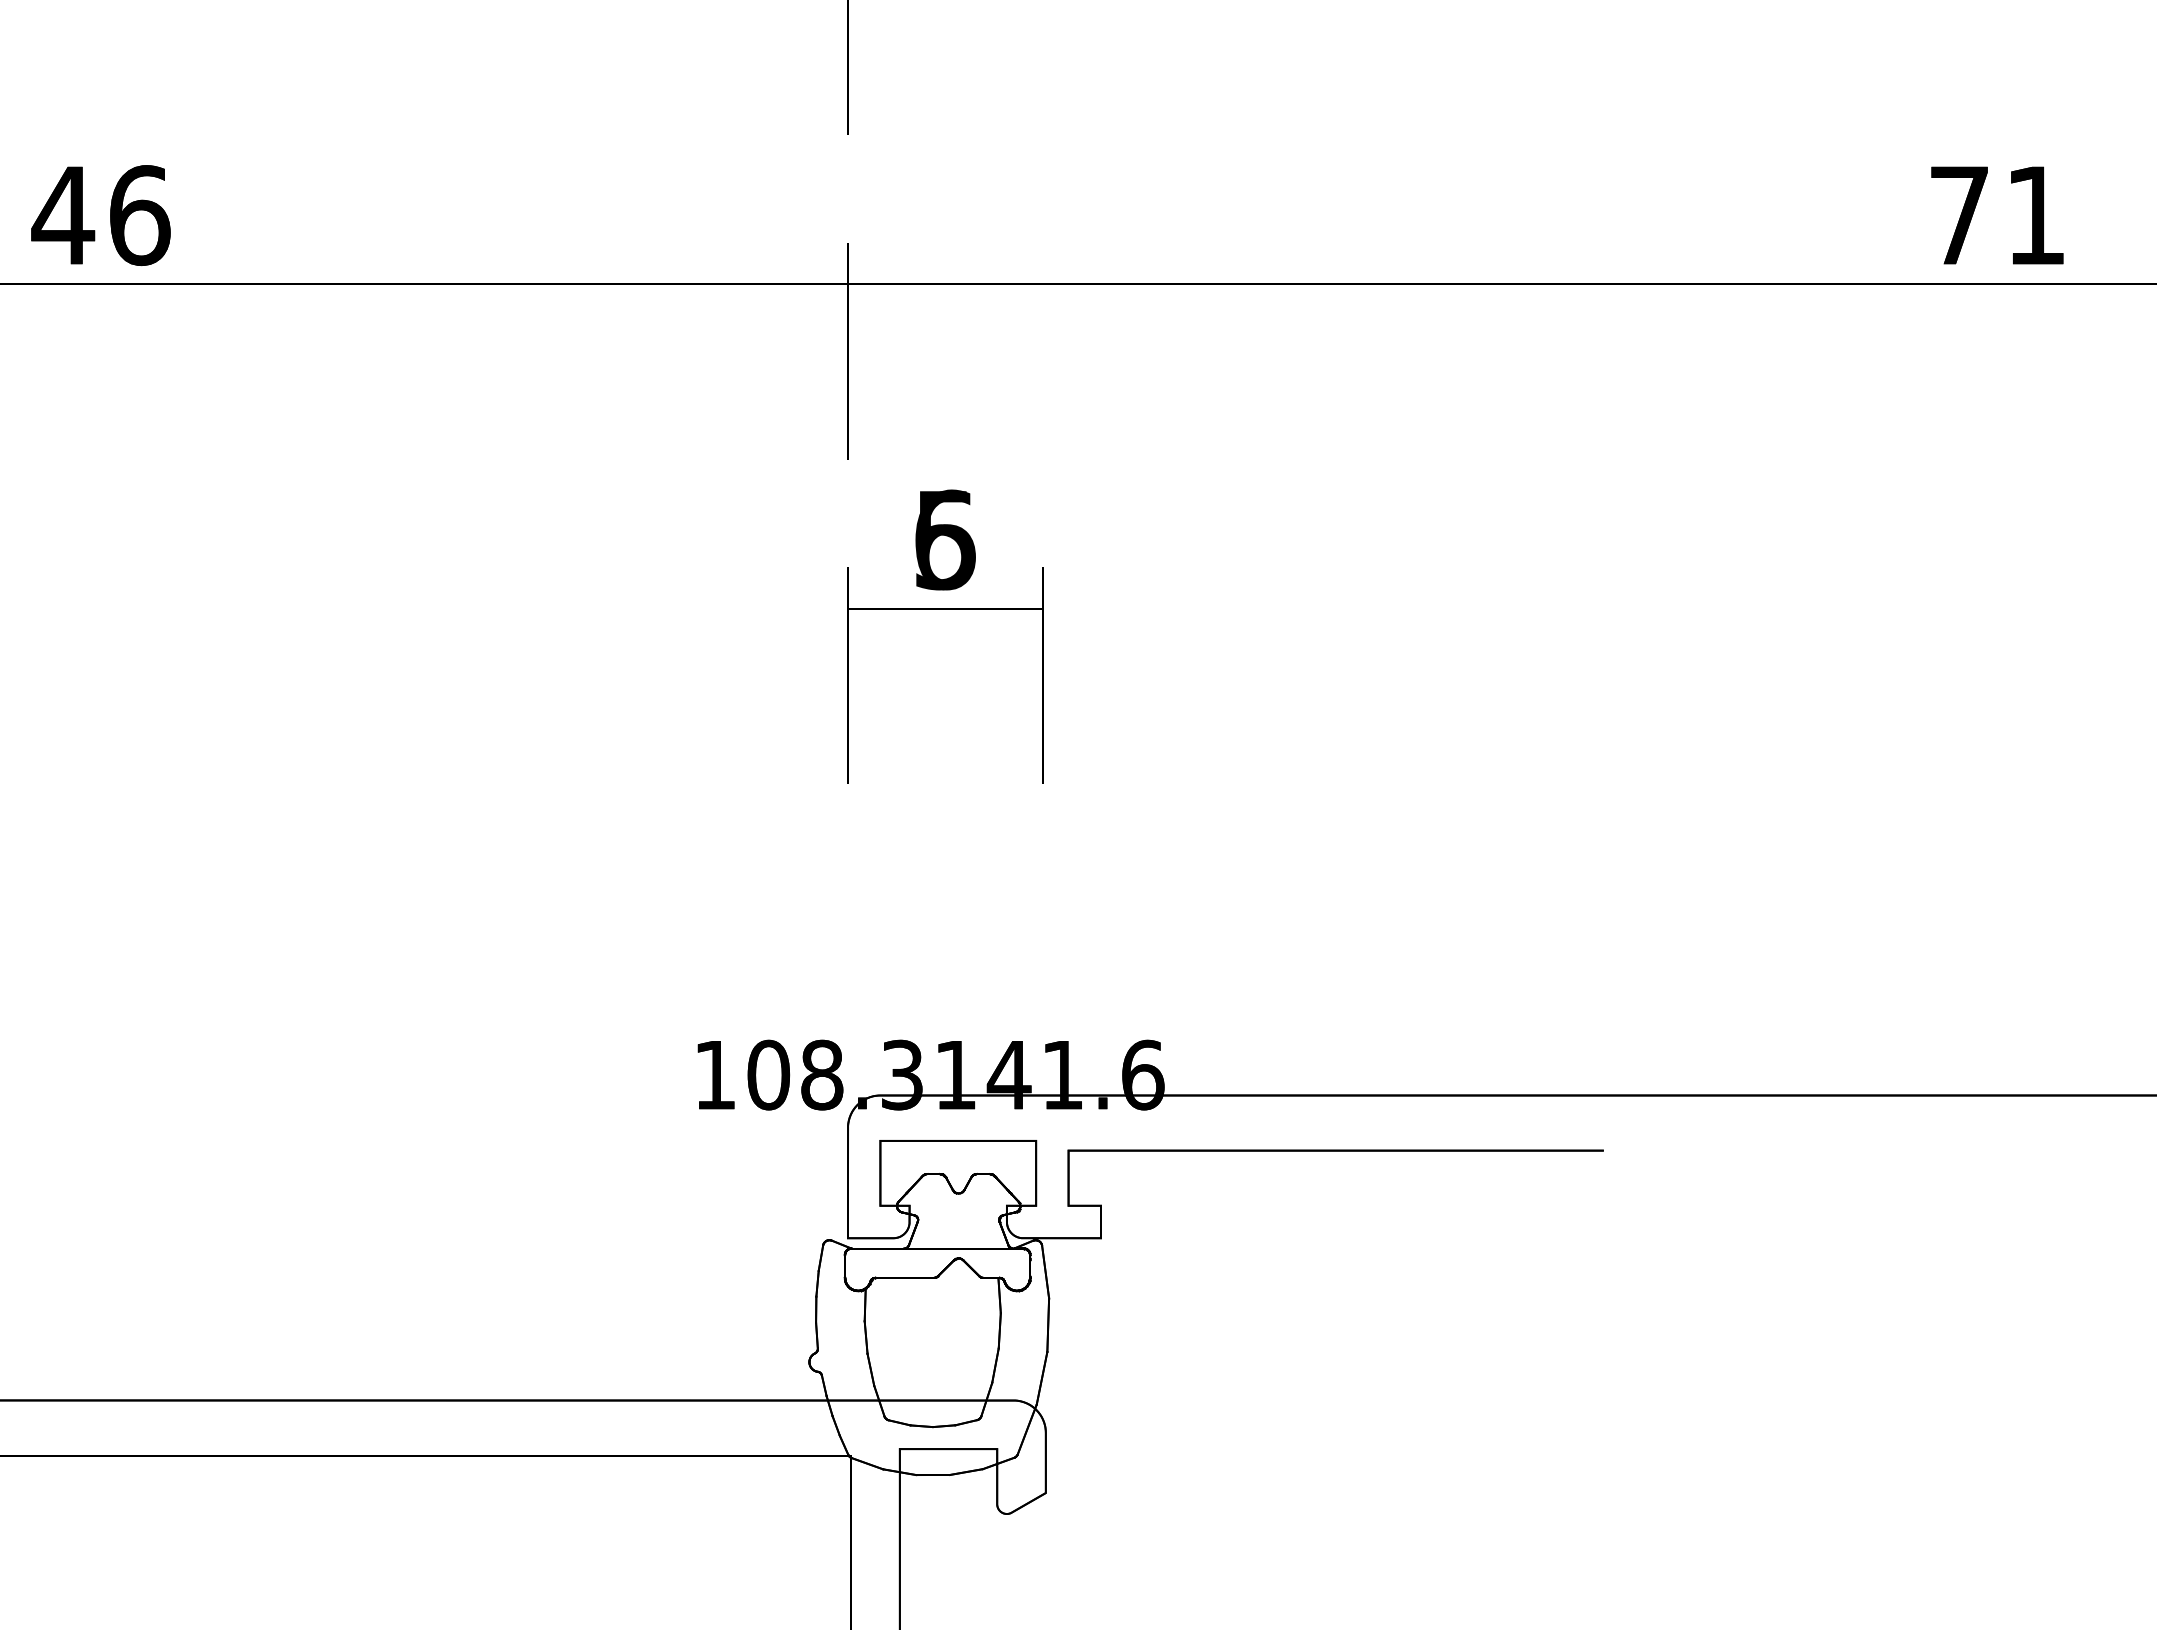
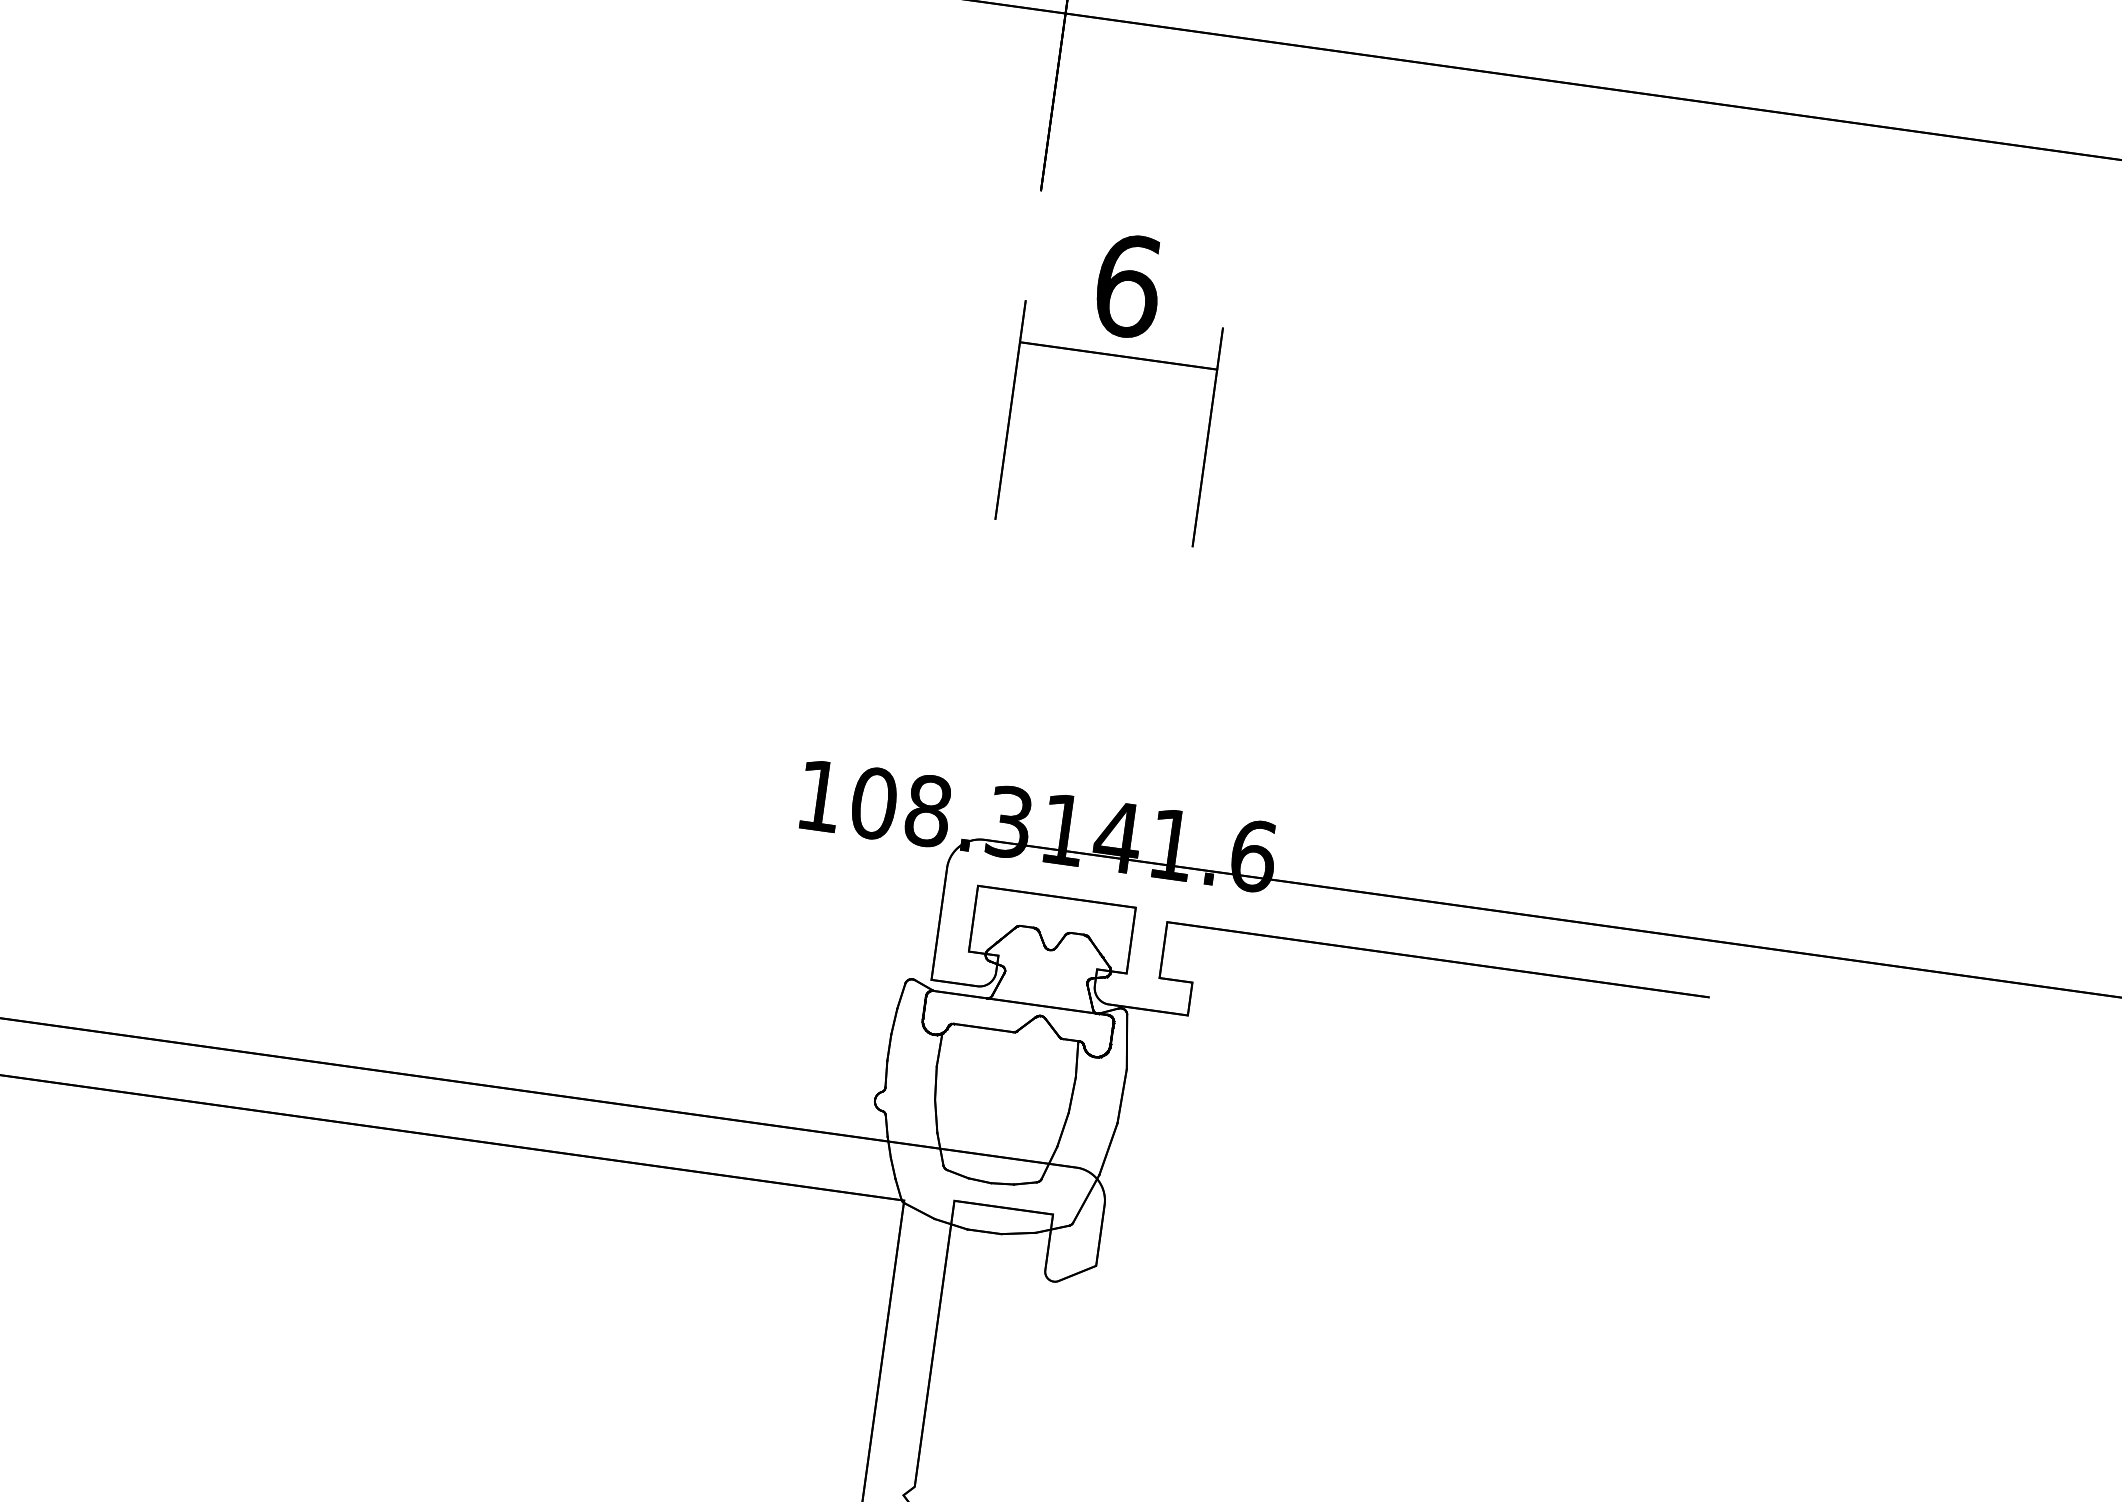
text: (945, 539) -> (1128, 285), 5 -> 6

